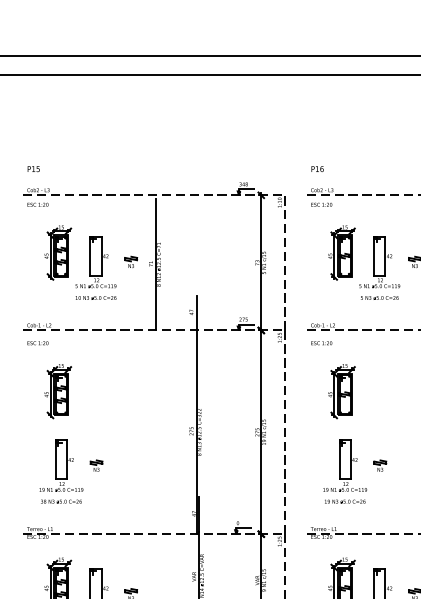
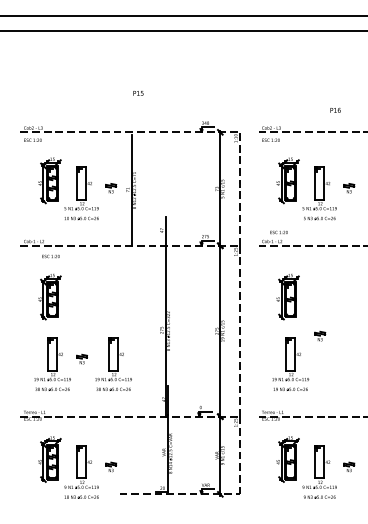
text: (317, 168) -> (335, 109), moved
text: (33, 169) -> (138, 93), moved
text: (37, 343) -> (50, 256), moved
text: (321, 343) -> (278, 232), moved
part: (380, 466) -> (320, 336), moved
part: (133, 470) -> (113, 363), added

